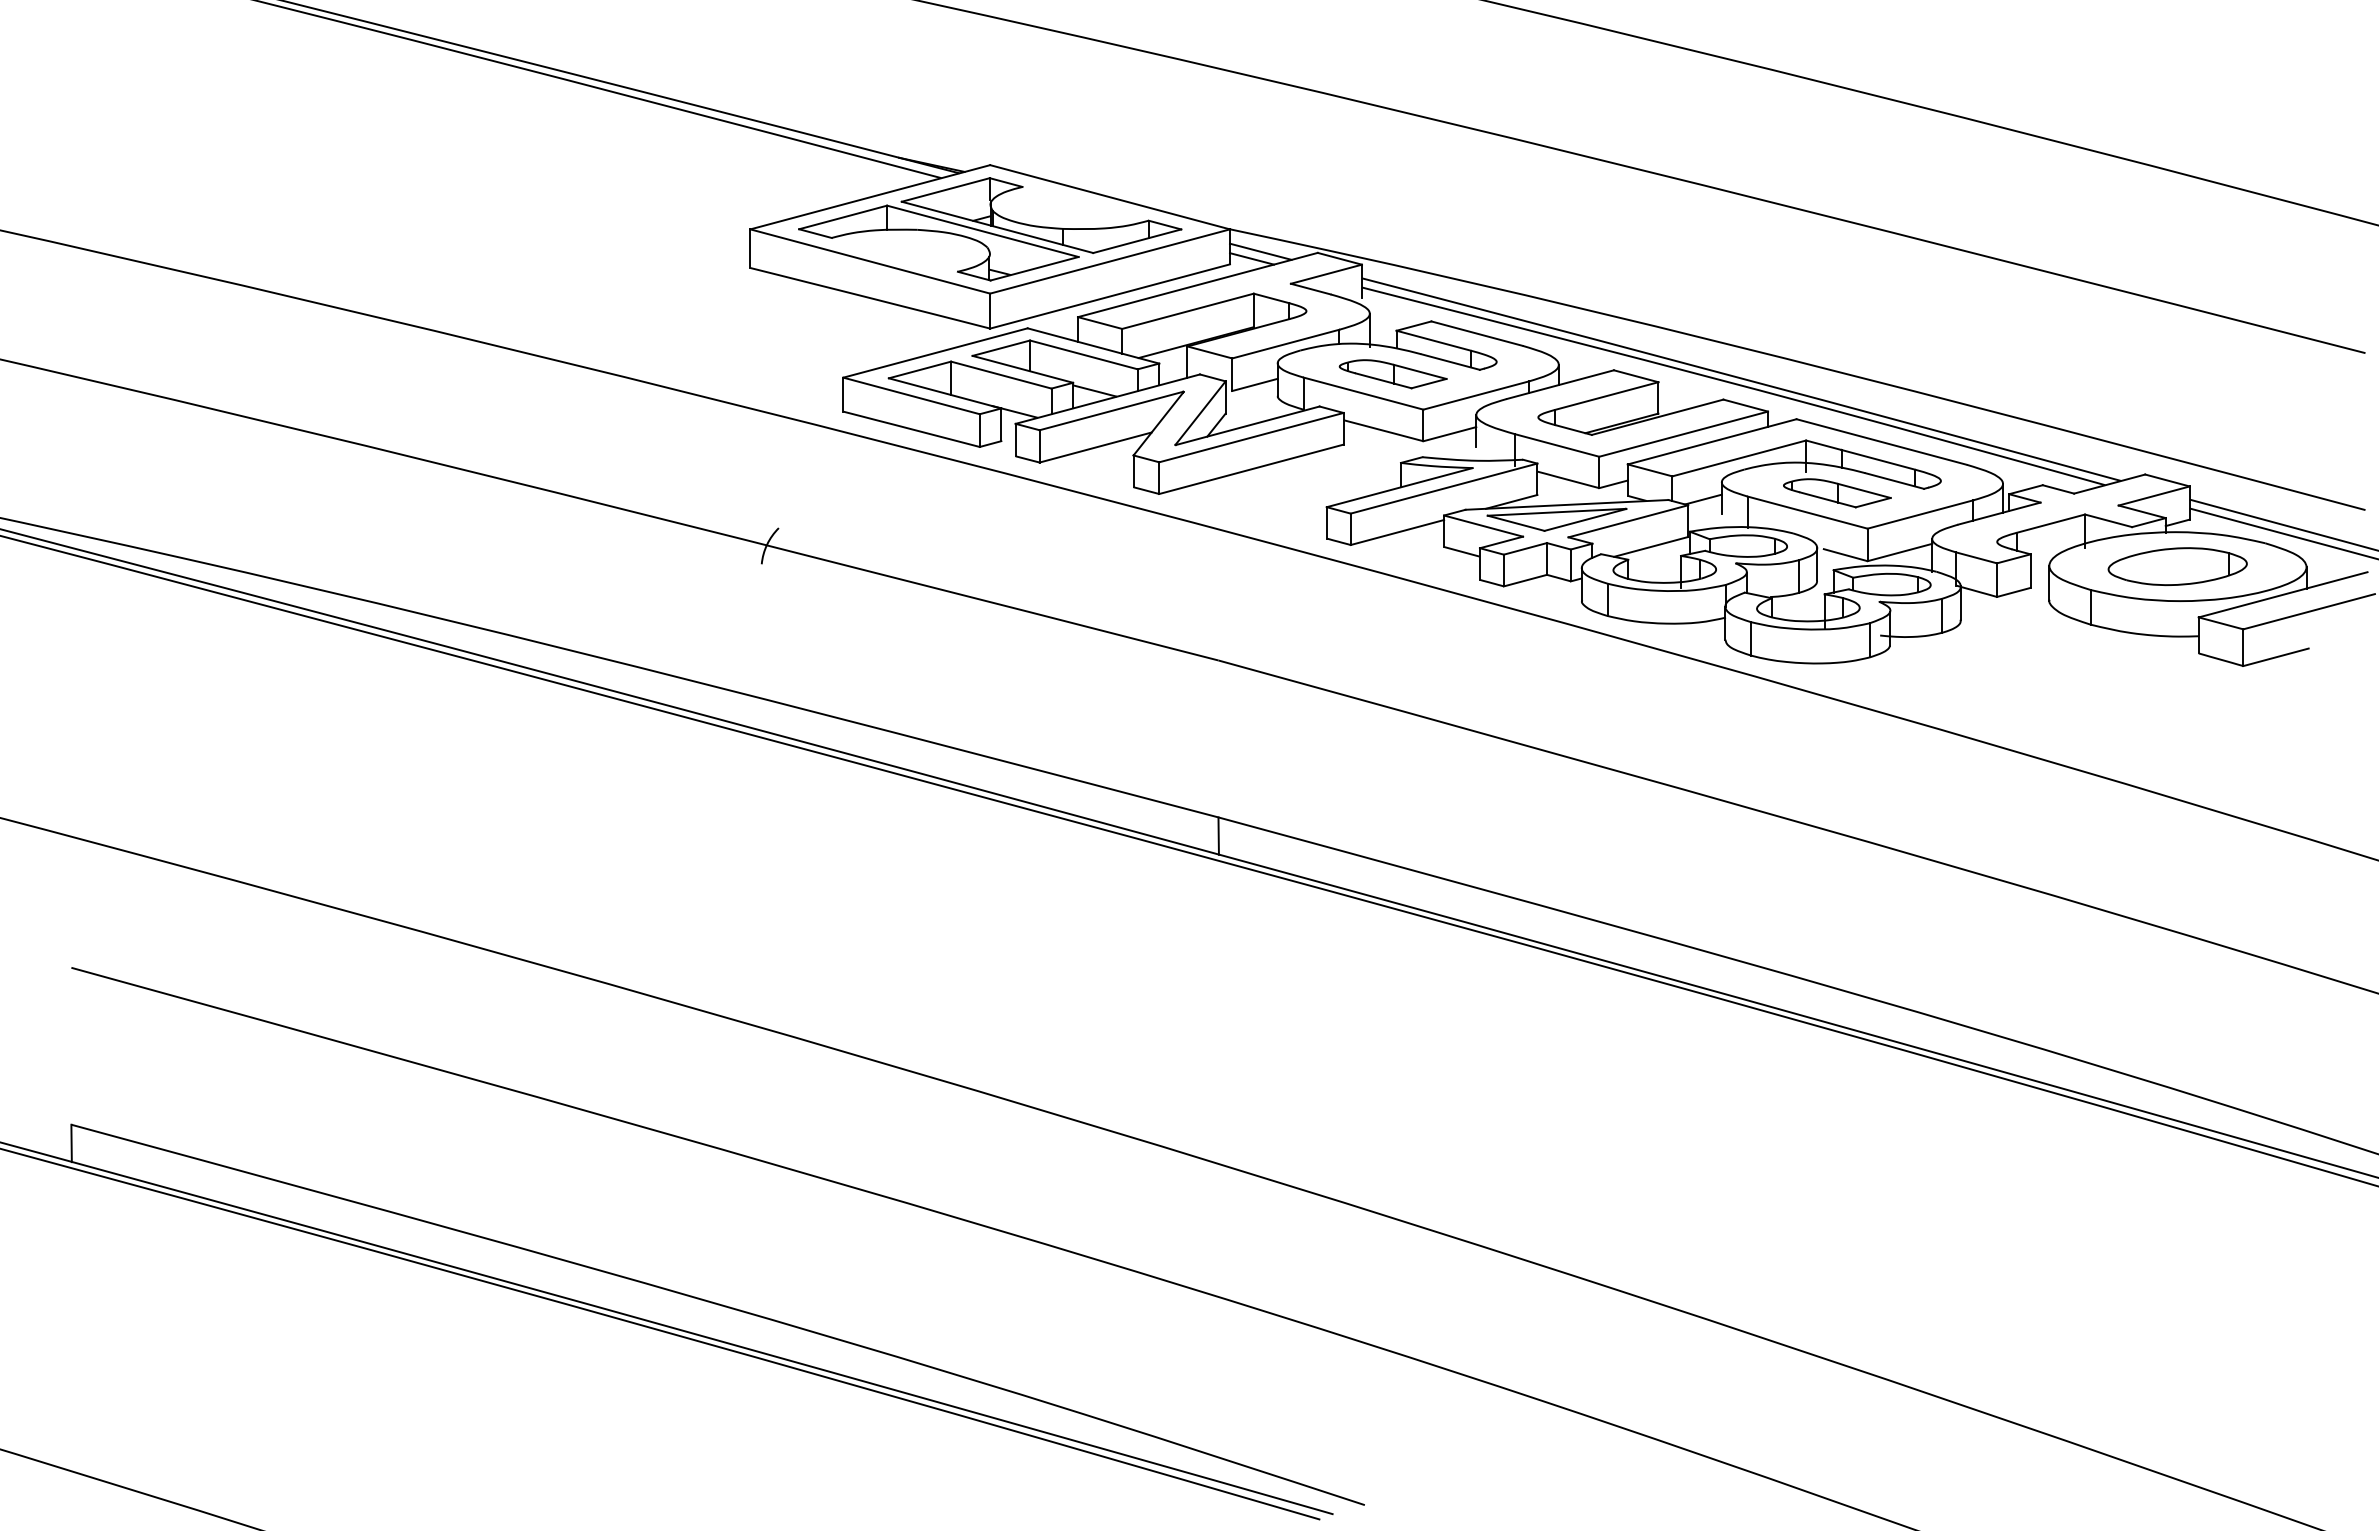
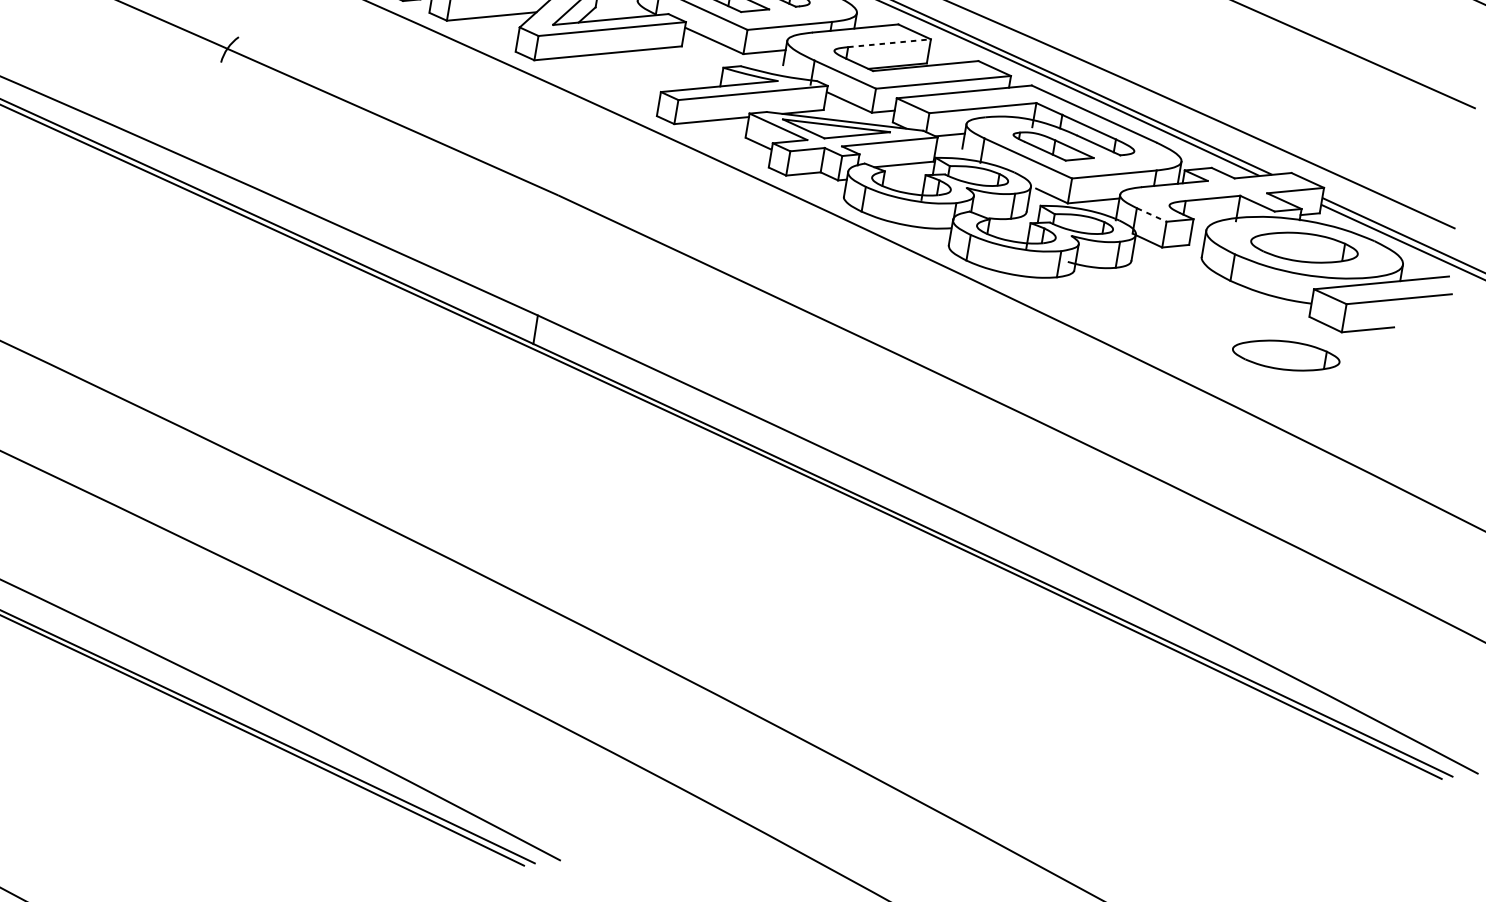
line: (1606, 396) -> (889, 43), solid -> dashed
line: (1977, 558) -> (1152, 215), solid -> dashed
part: (2177, 707) -> (1286, 355), added

